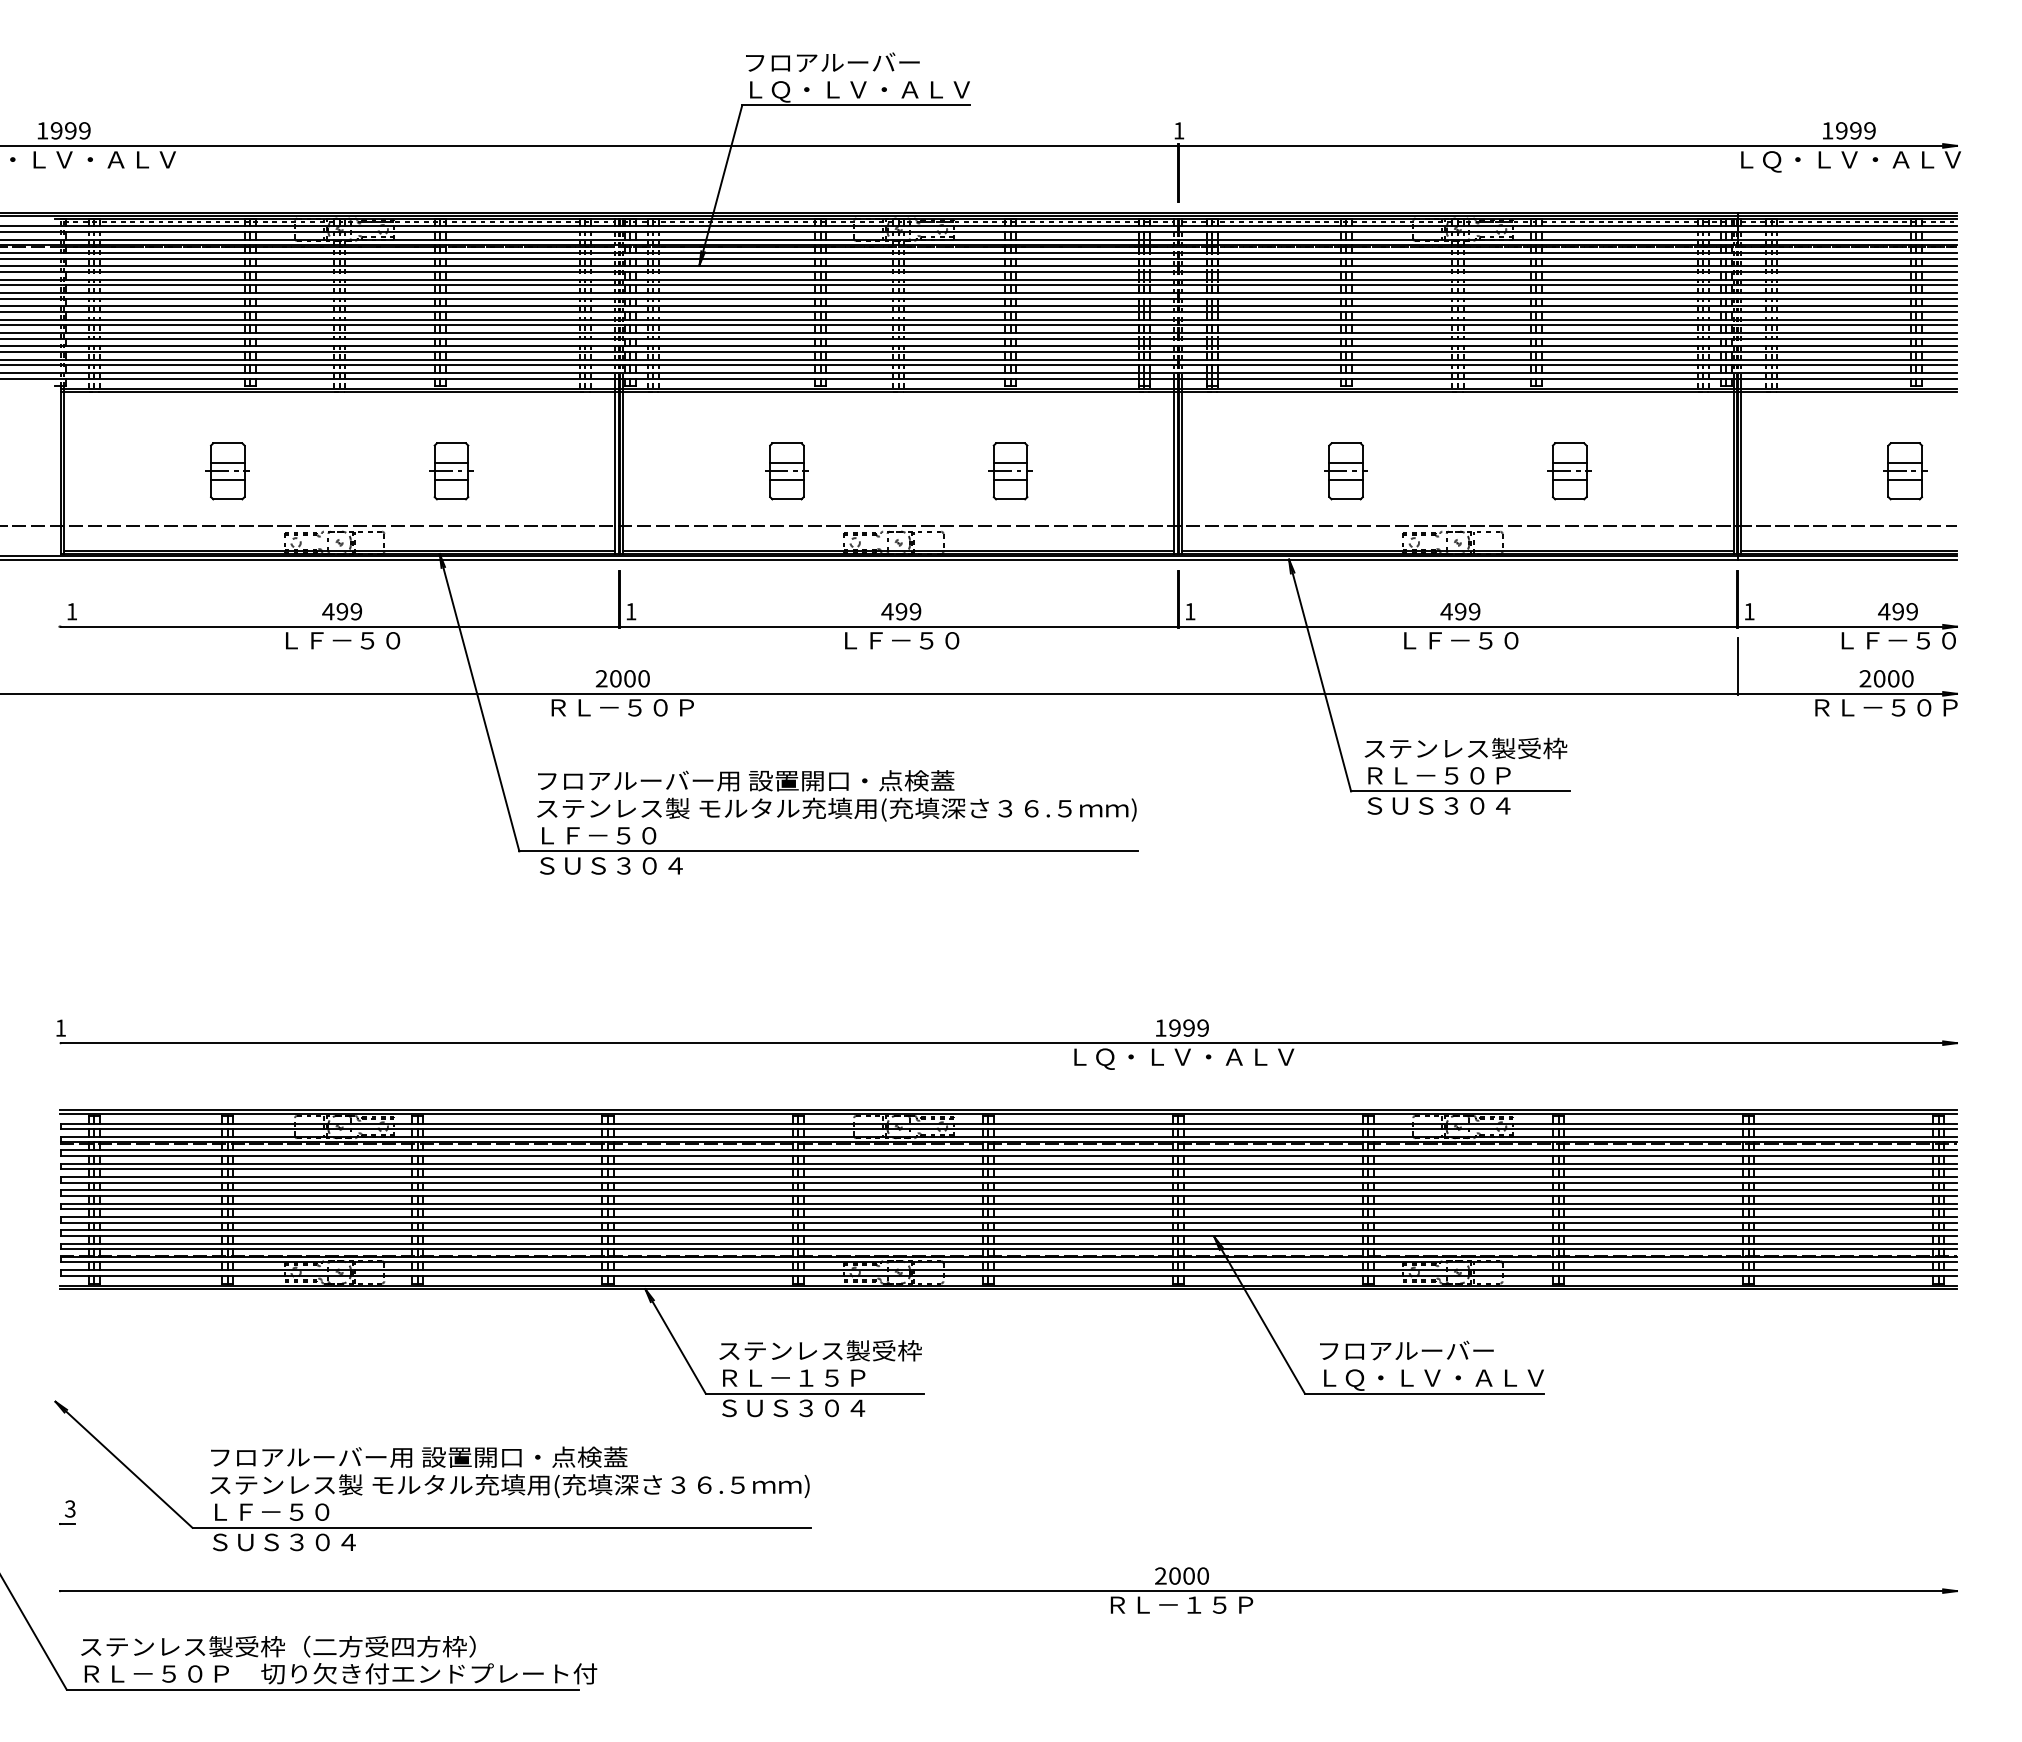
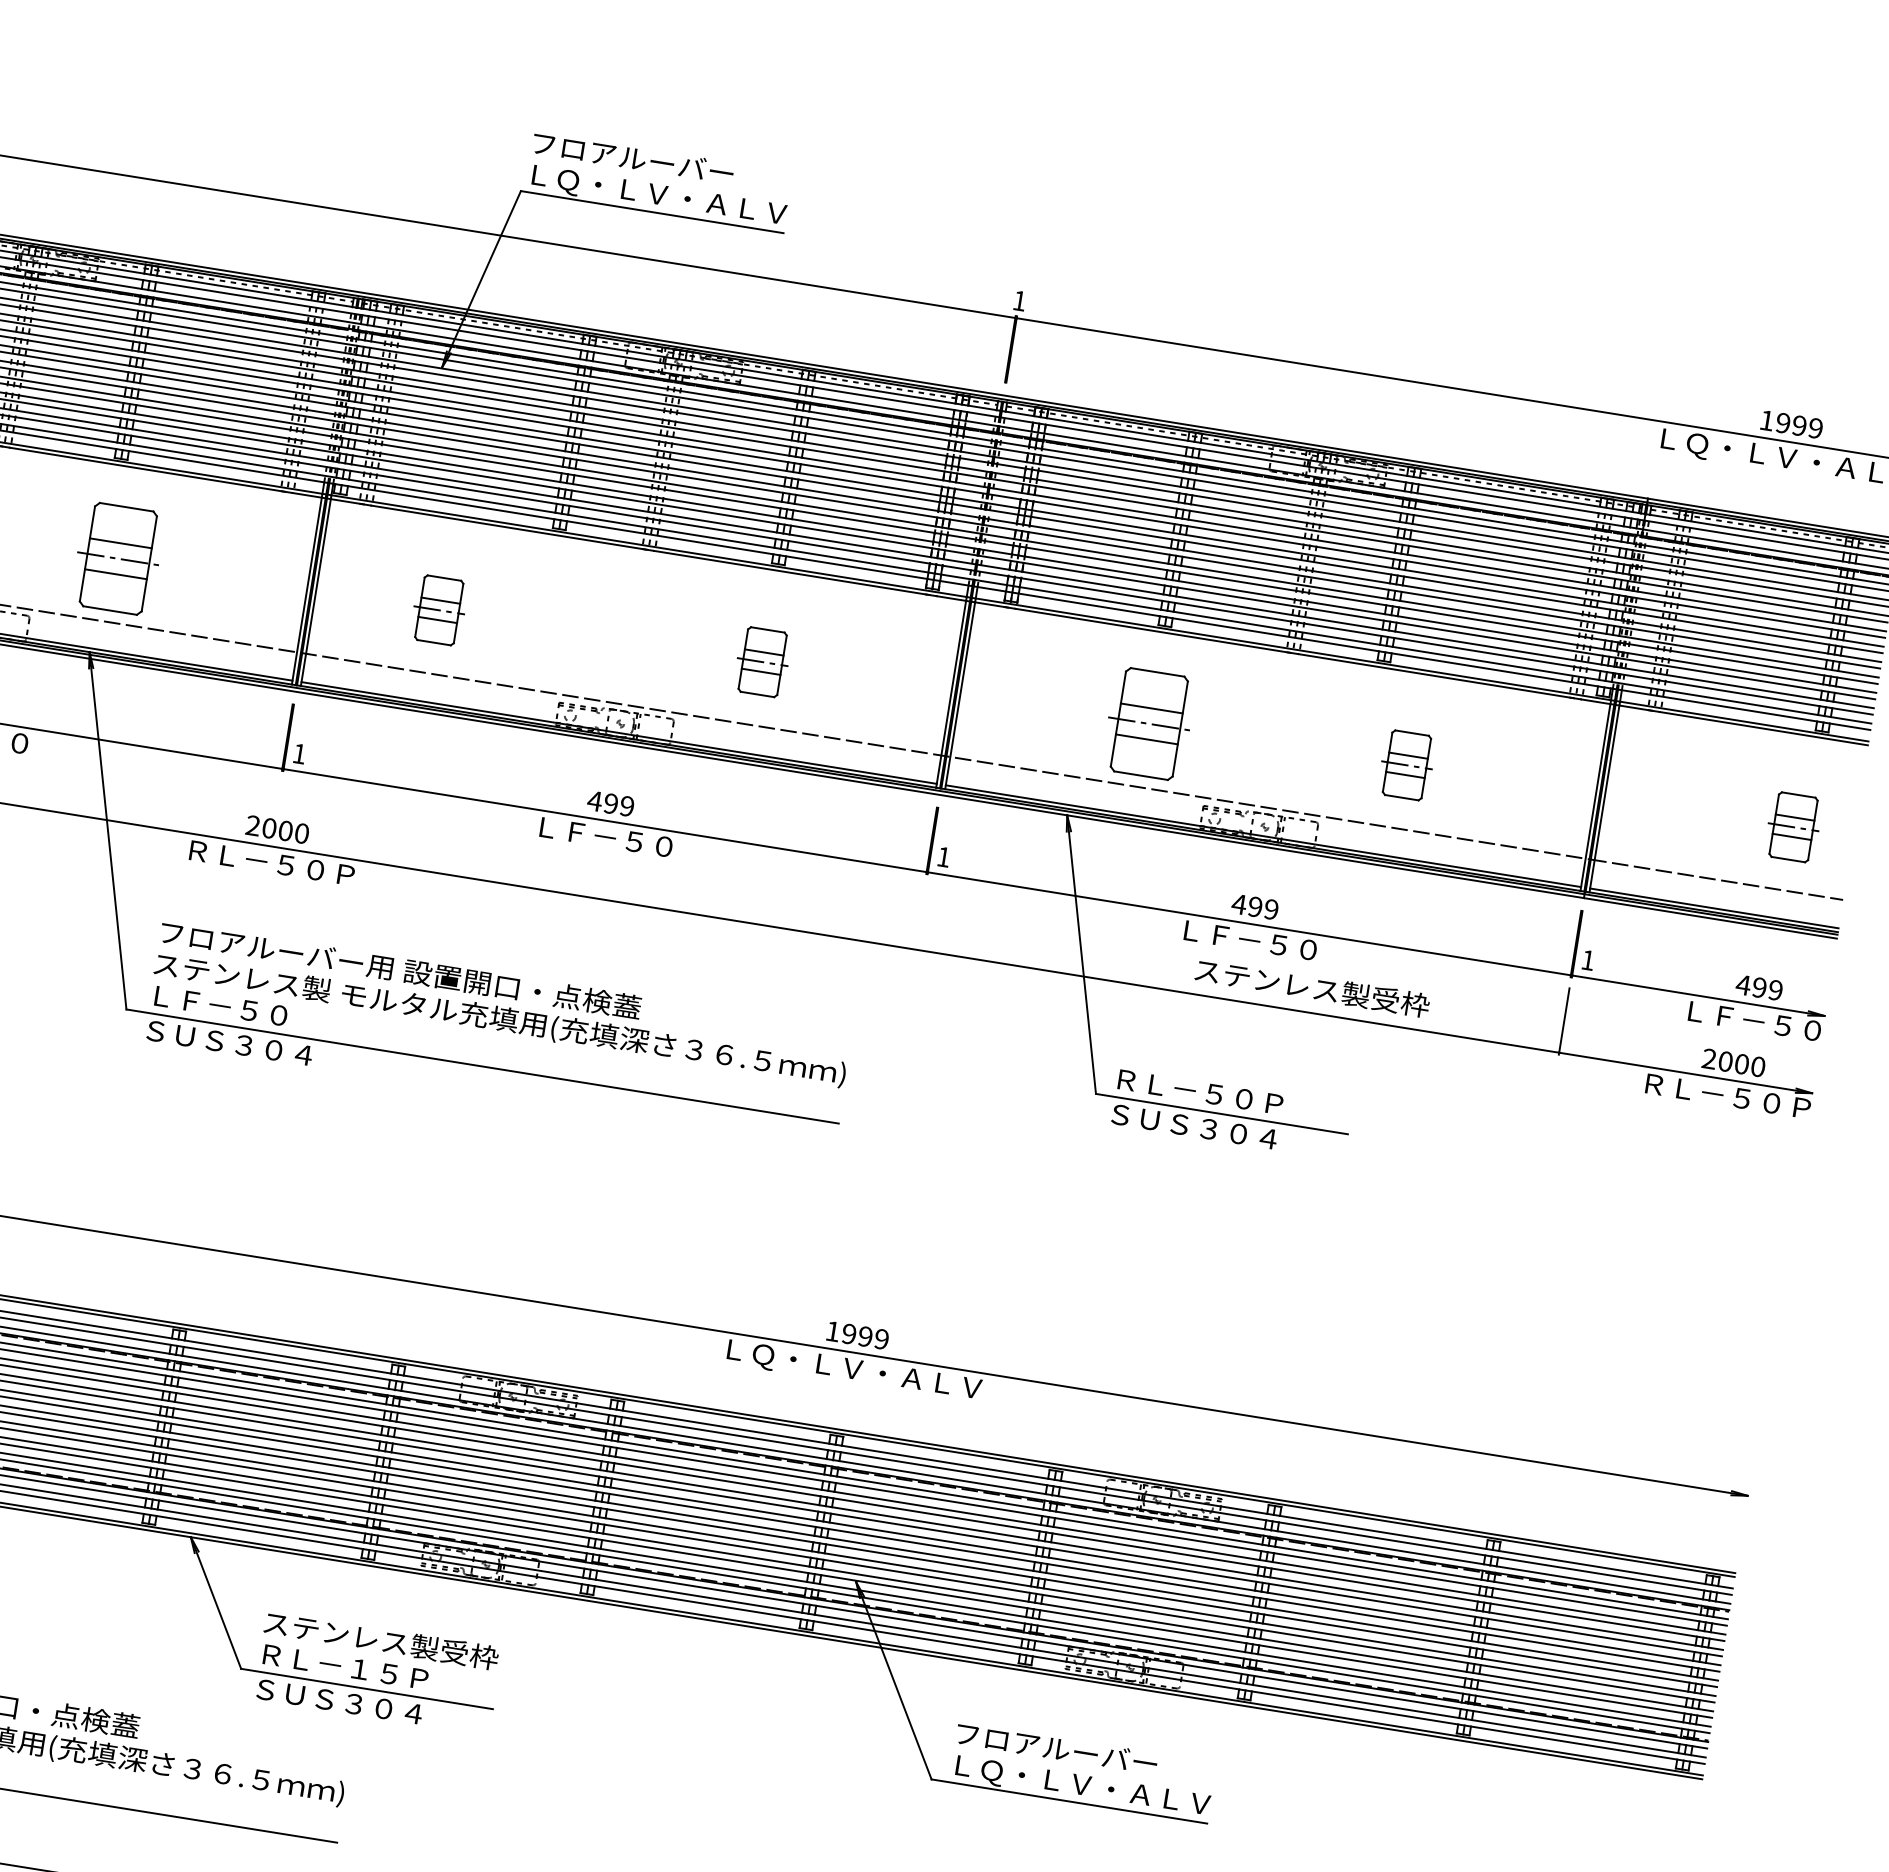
part: (451, 471) -> (118, 559), size x1.6
part: (786, 471) -> (438, 610), moved
part: (1345, 471) -> (1148, 724), size x1.6
text: (1465, 748) -> (1311, 987), moved

